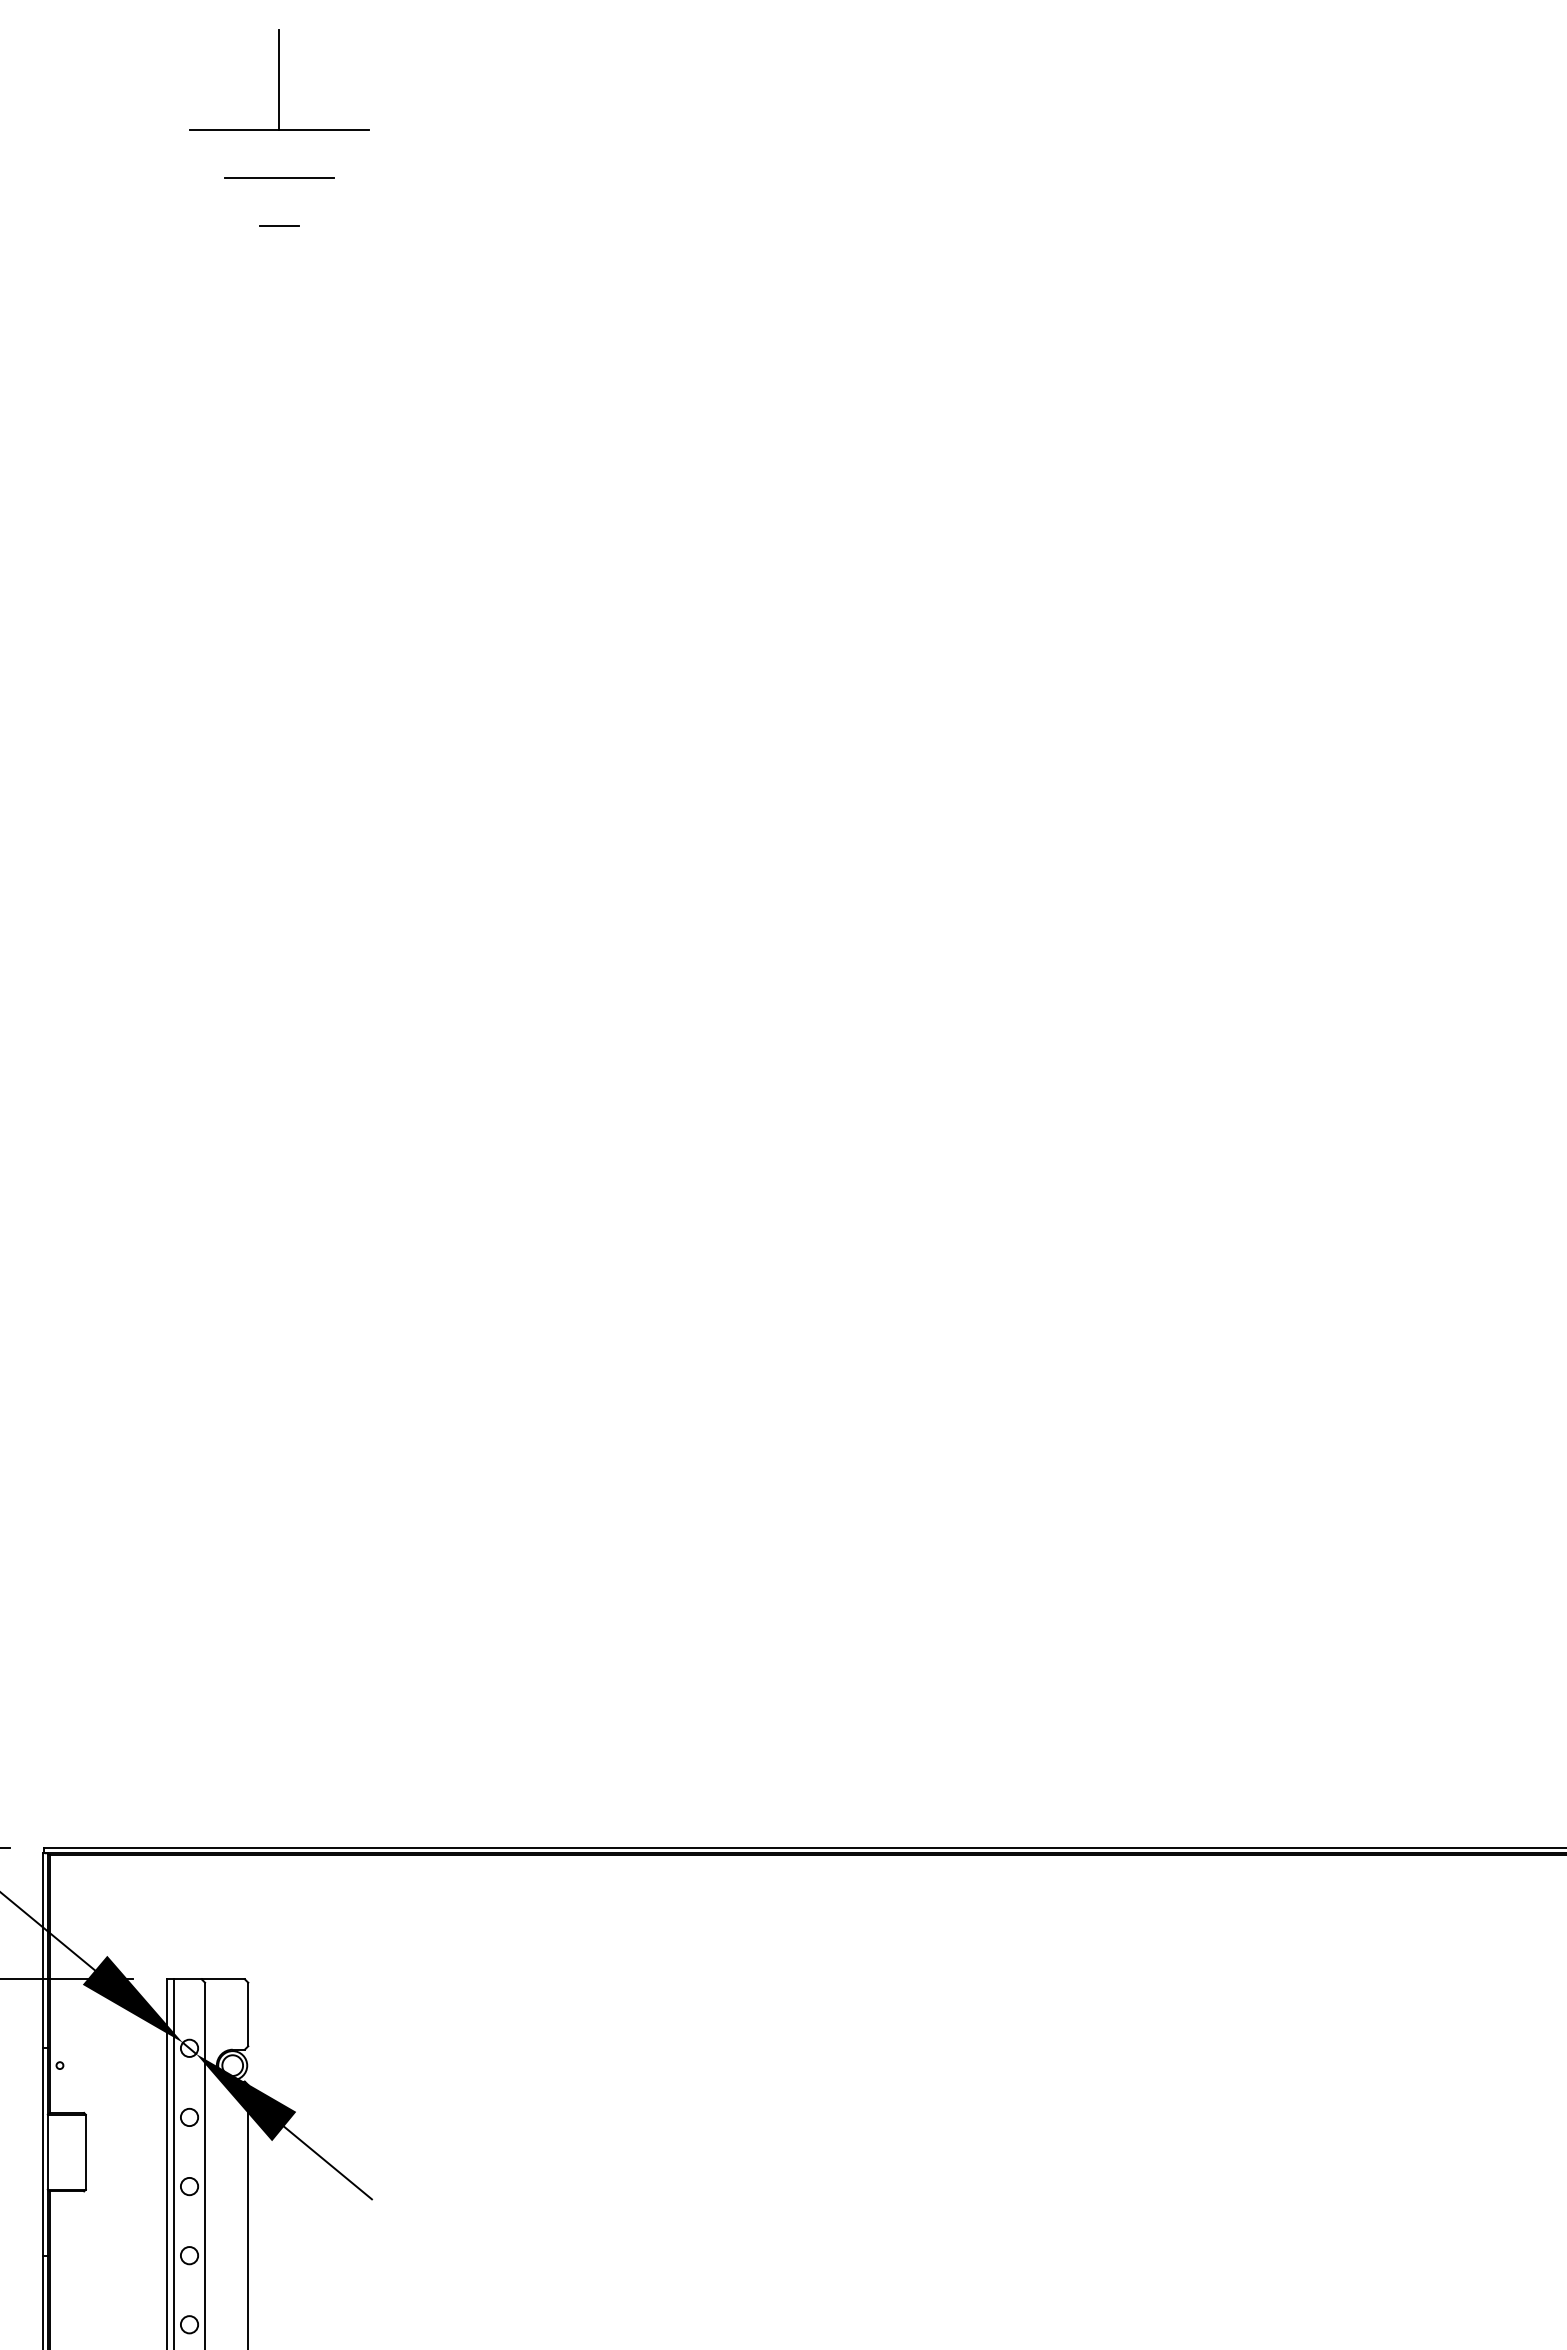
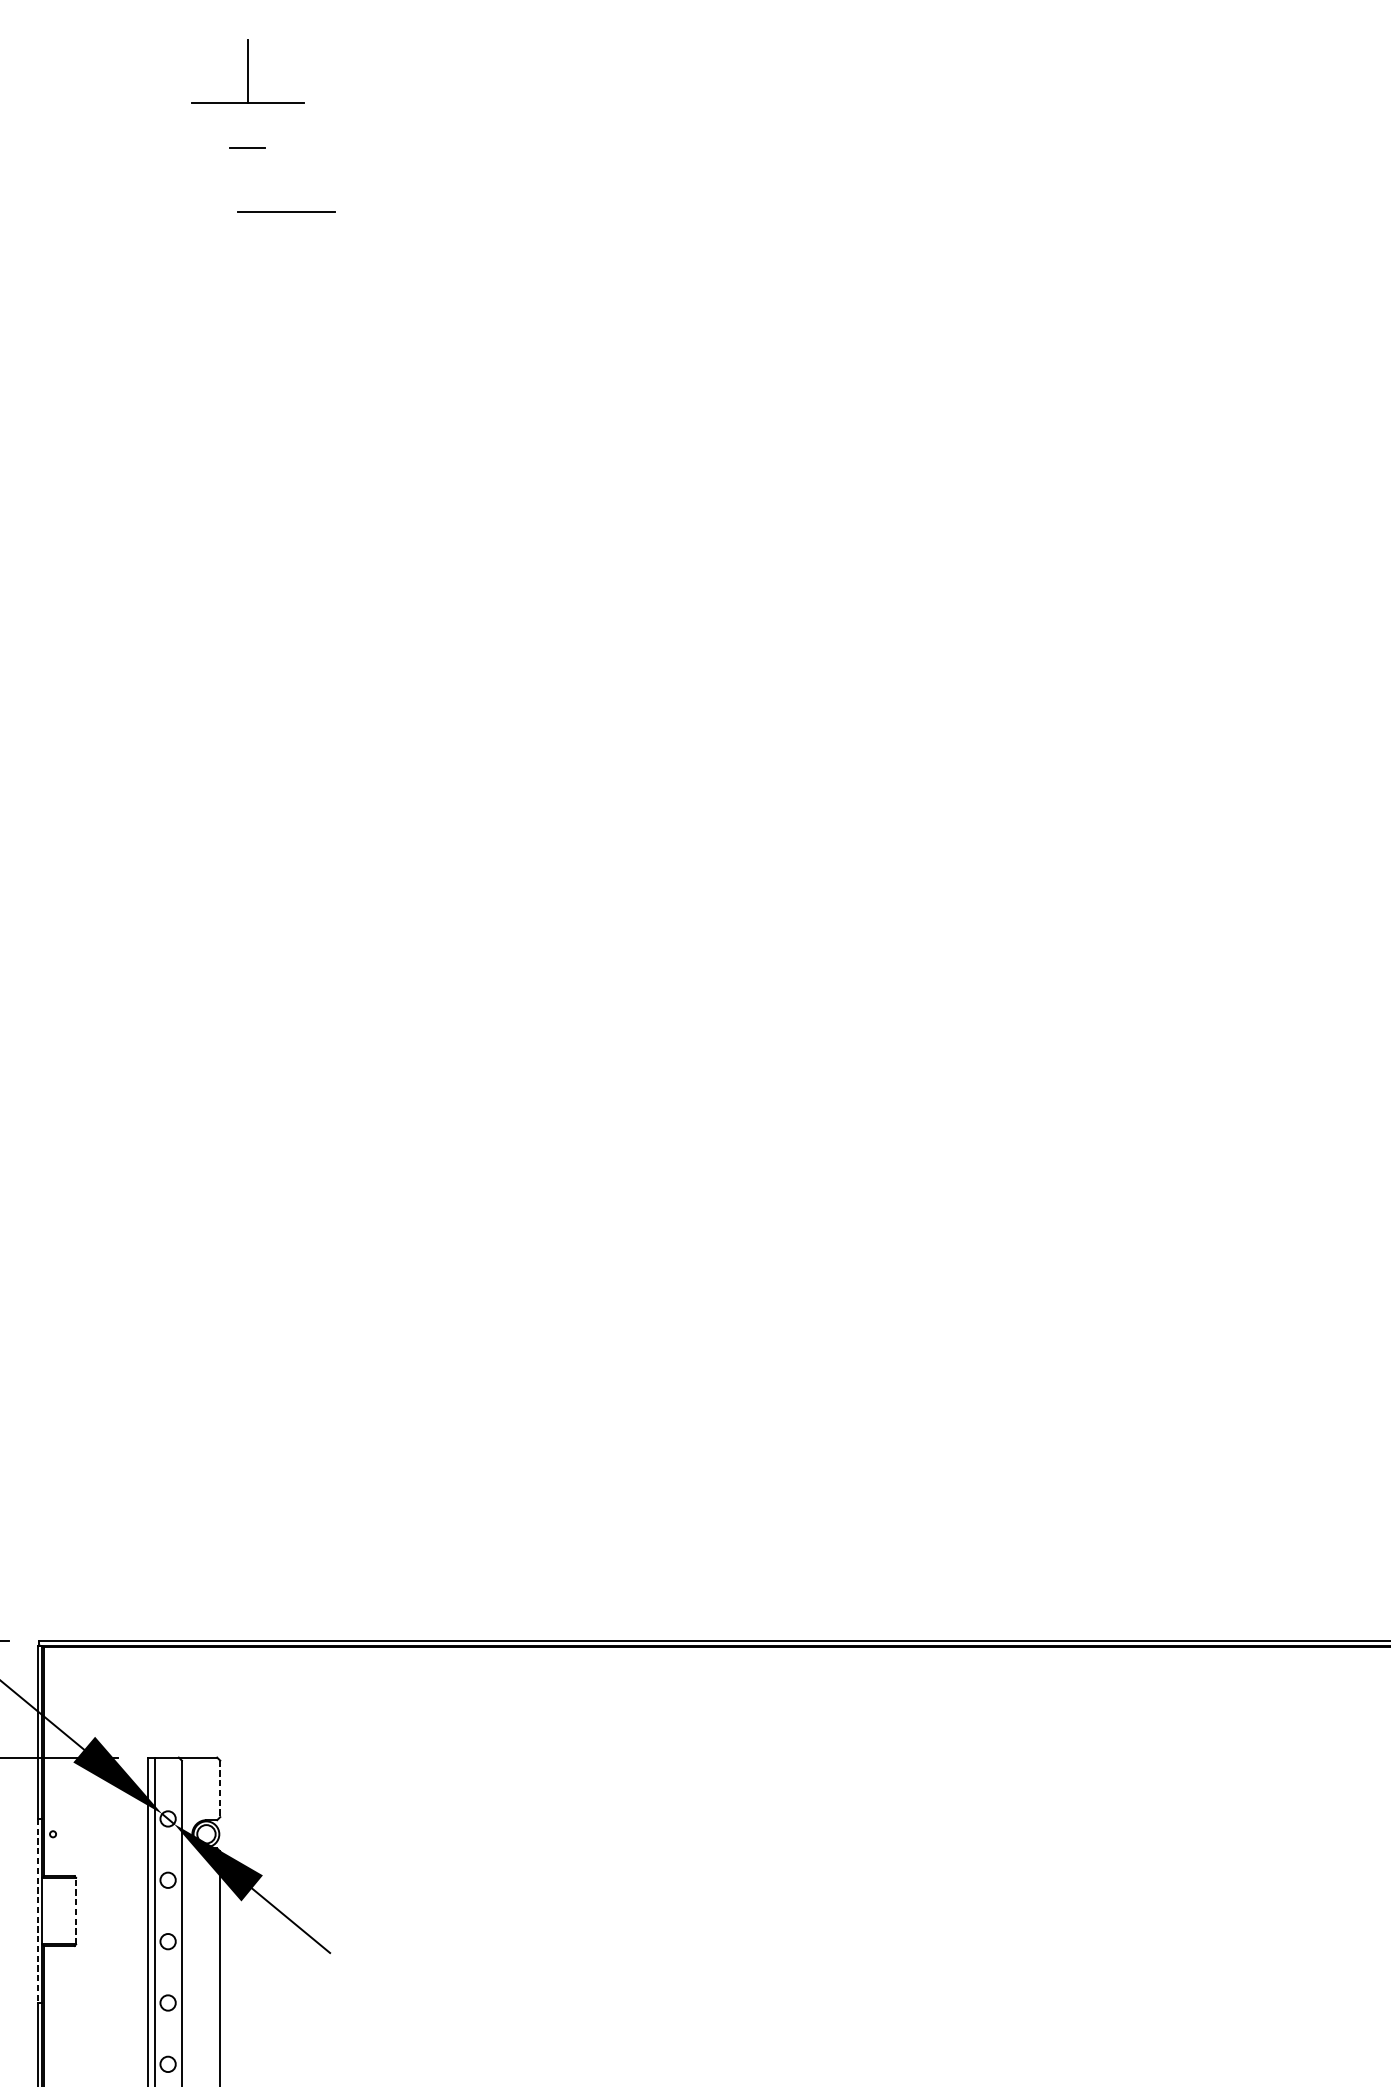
part: (279, 79) -> (247, 70), size x0.7
line: (279, 177) -> (287, 211), moved
line: (279, 225) -> (247, 147), moved
line: (248, 2014) -> (220, 1788), solid -> dashed
line: (85, 2151) -> (75, 1910), solid -> dashed
line: (42, 2152) -> (37, 1911), solid -> dashed

